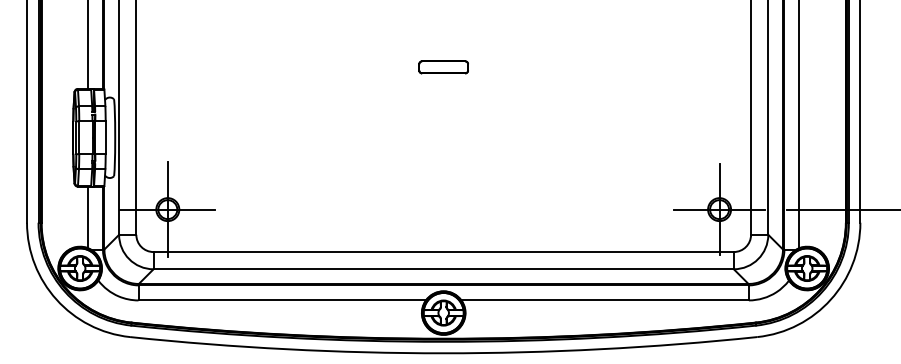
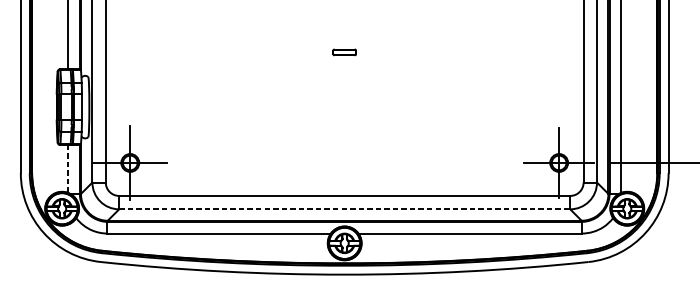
part: (443, 67) -> (344, 52), size x0.6
line: (87, 217) -> (67, 169), solid -> dashed
line: (444, 269) -> (345, 209), solid -> dashed

